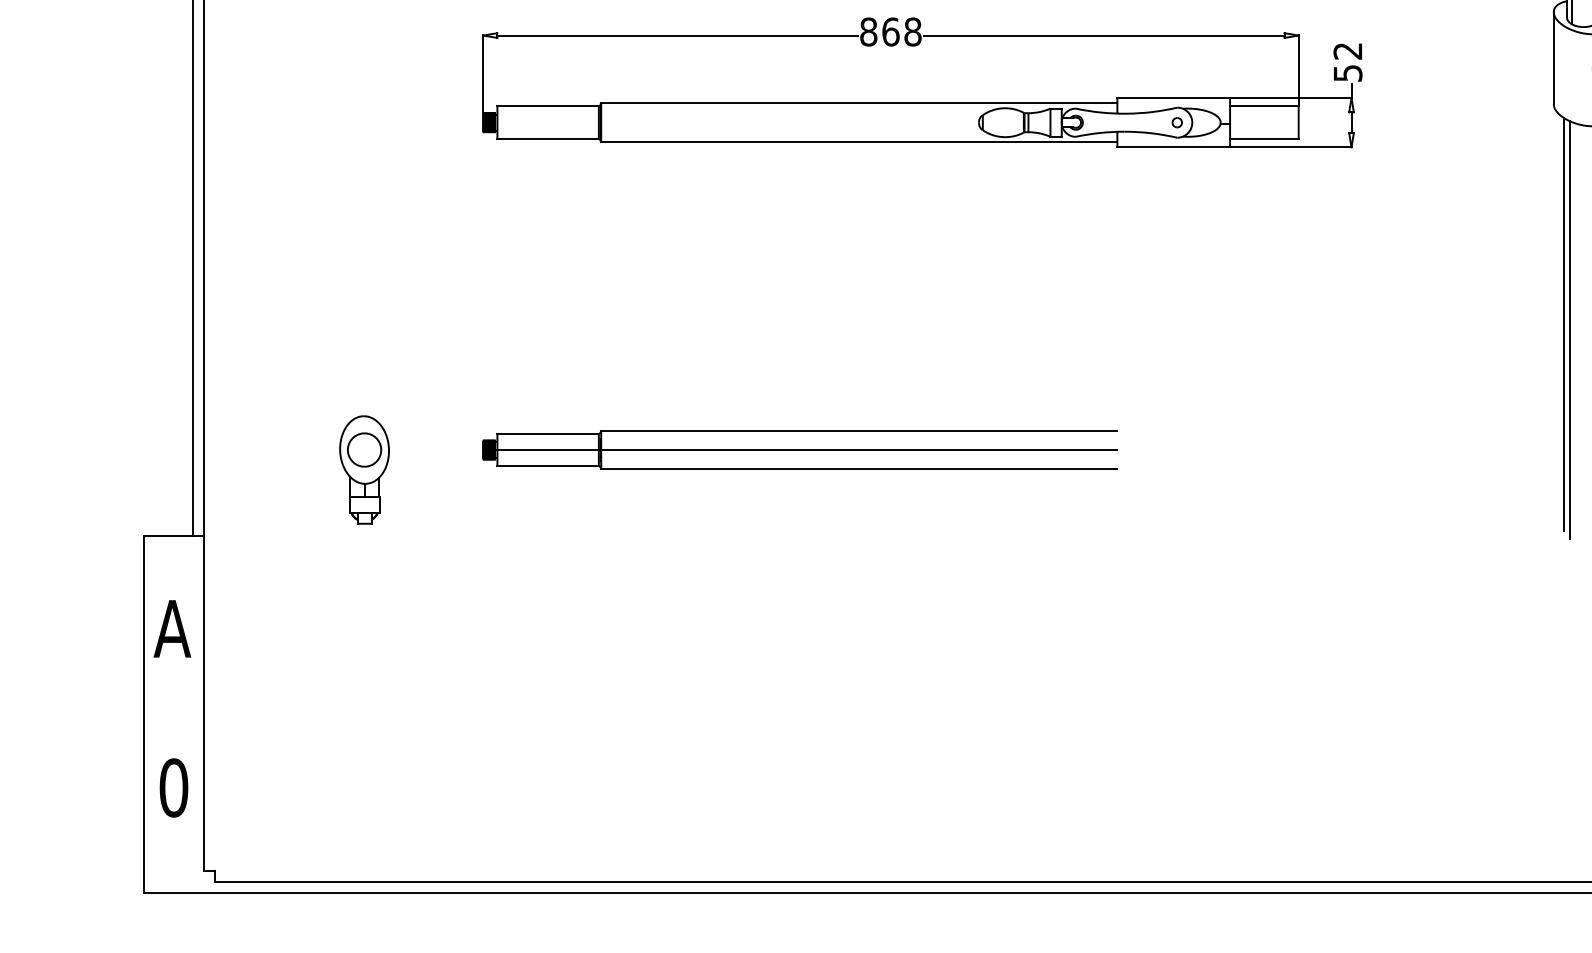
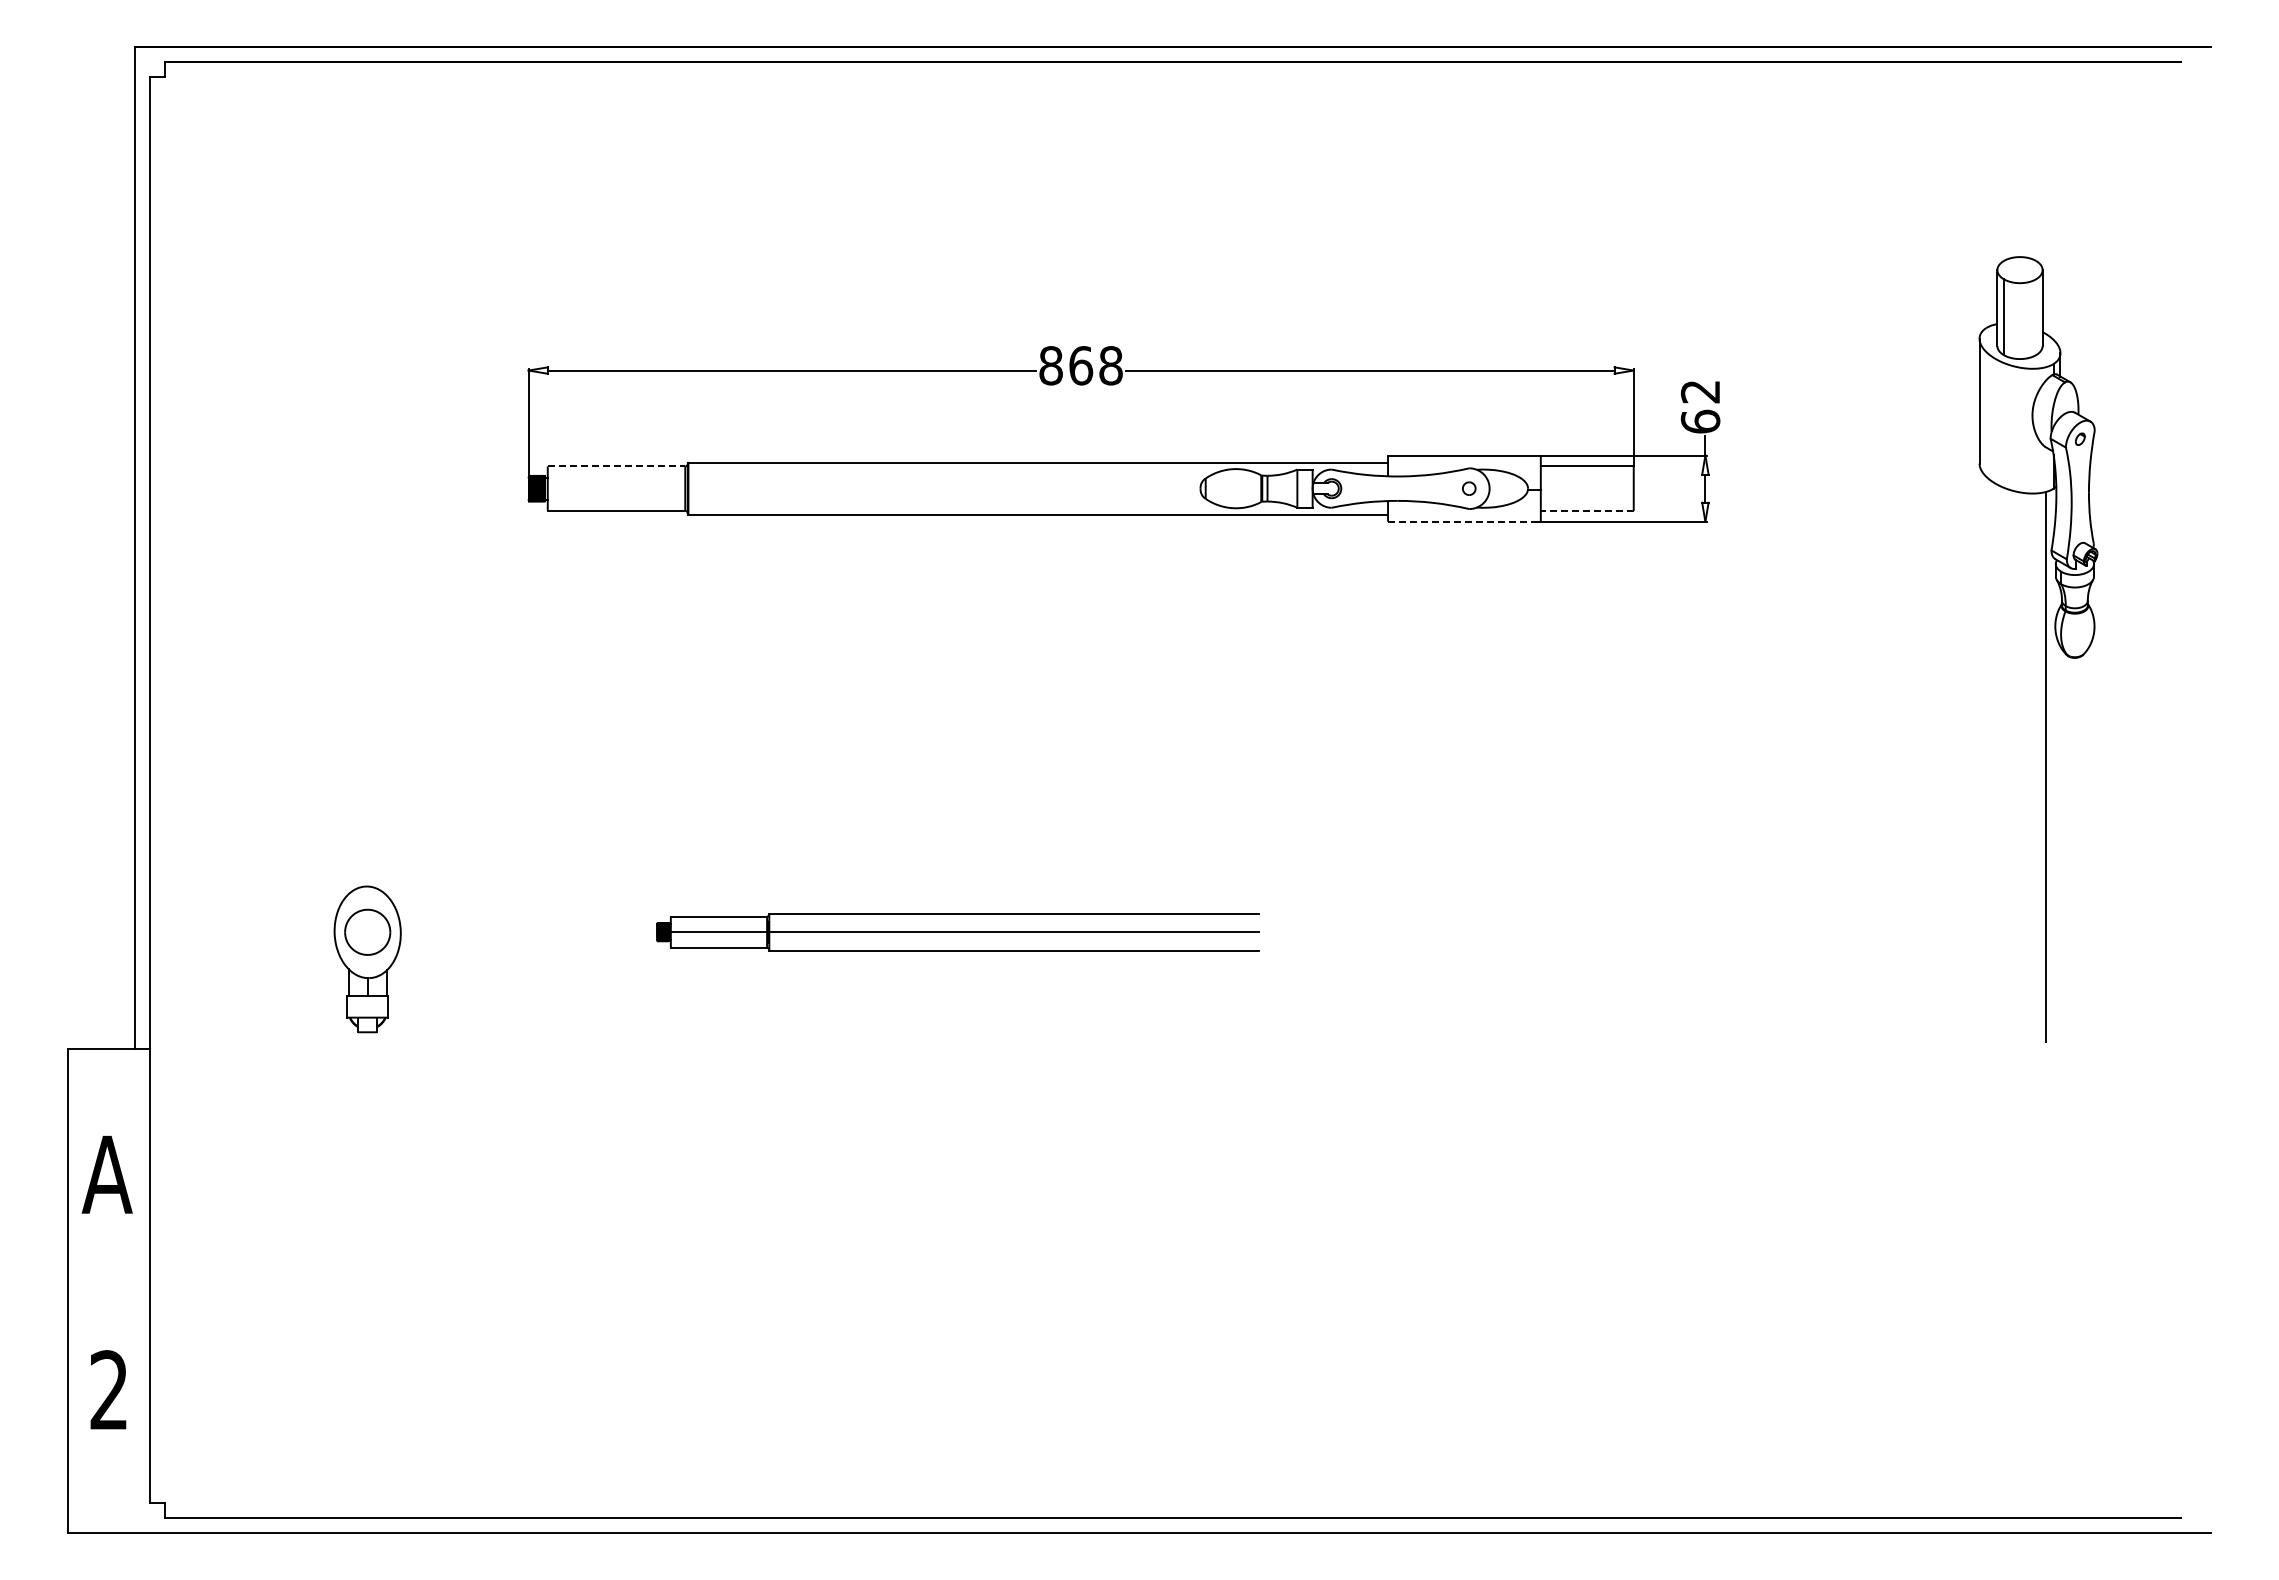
text: (1347, 73) -> (1700, 421), 52 -> 62
line: (548, 106) -> (616, 466), solid -> dashed
line: (1263, 138) -> (1586, 510), solid -> dashed
line: (1173, 146) -> (1464, 521), solid -> dashed
line: (1564, 324) -> (1993, 762), removed
line: (1569, 329) -> (2001, 769), removed
part: (799, 449) -> (957, 931), size x0.7
text: (174, 788) -> (109, 1390), 0 -> 2

